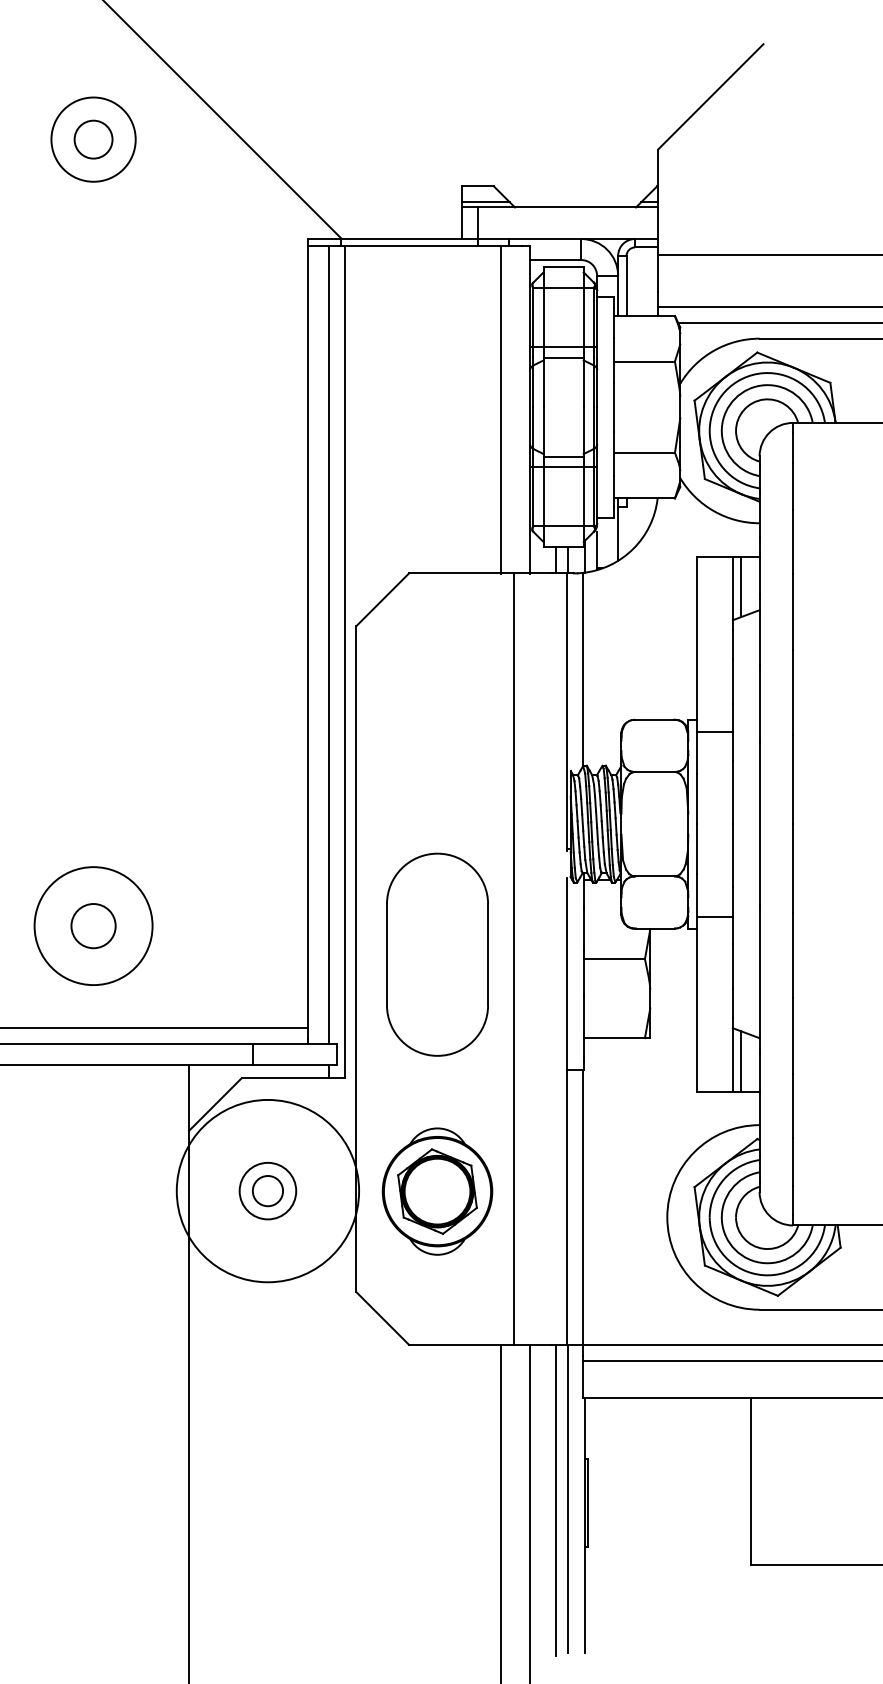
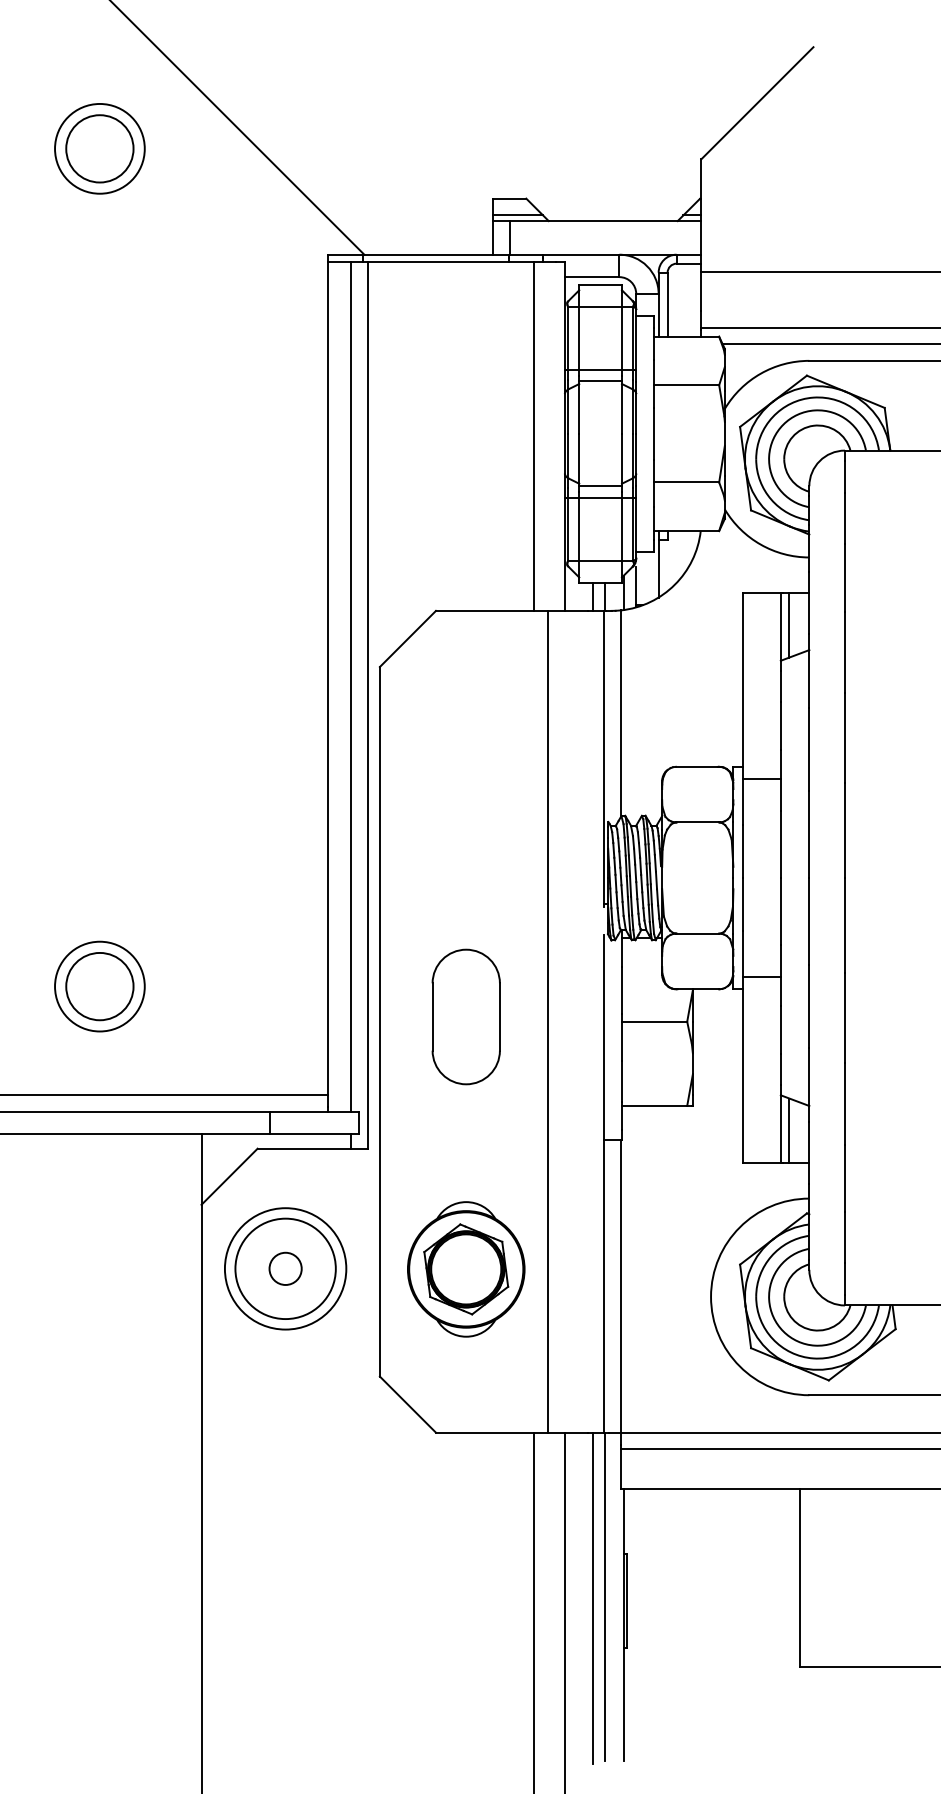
circle: (93, 139) -> (99, 148), size x1.67
circle: (93, 925) -> (99, 985), size x0.71
circle: (93, 925) -> (99, 985), size x1.43
part: (437, 954) -> (466, 1016), size x0.62
circle: (267, 1190) -> (285, 1268), size x1.67
circle: (267, 1191) -> (285, 1269), size x0.62

